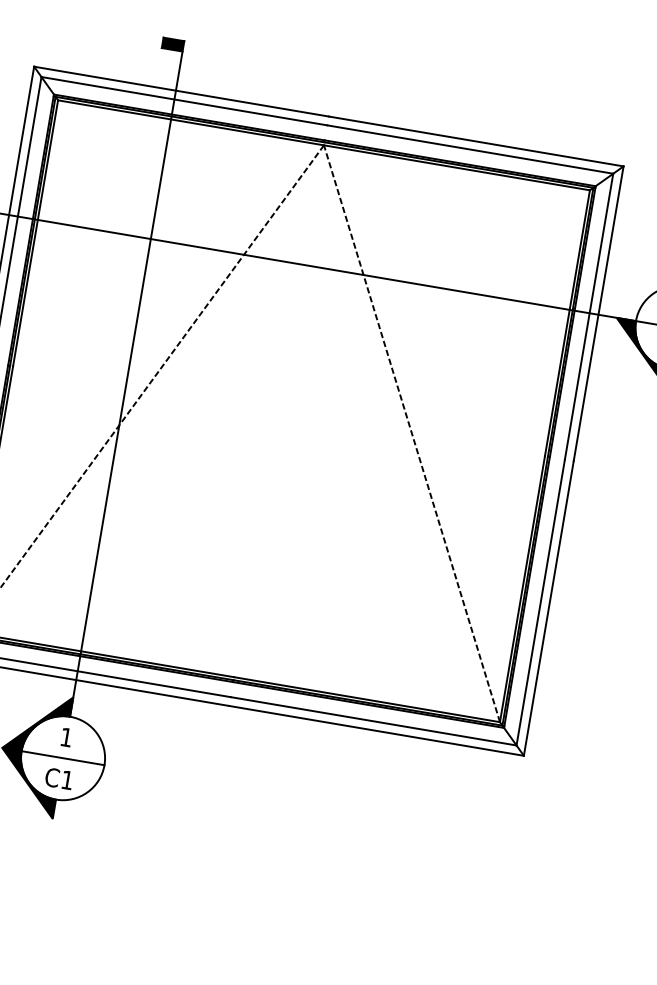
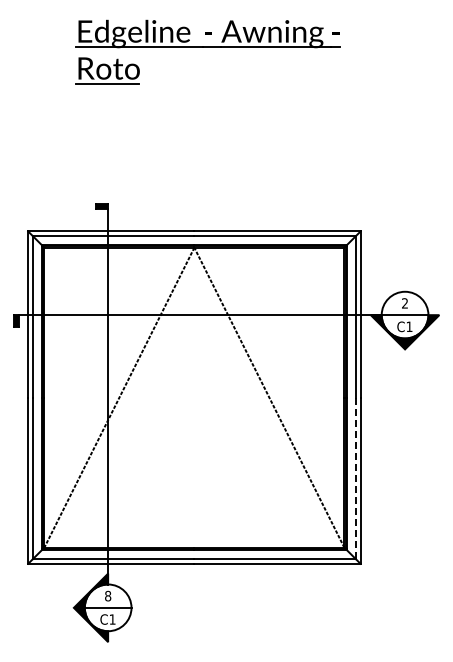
line: (540, 602) -> (355, 478), solid -> dashed
text: (67, 736) -> (108, 595), 1 -> 8

